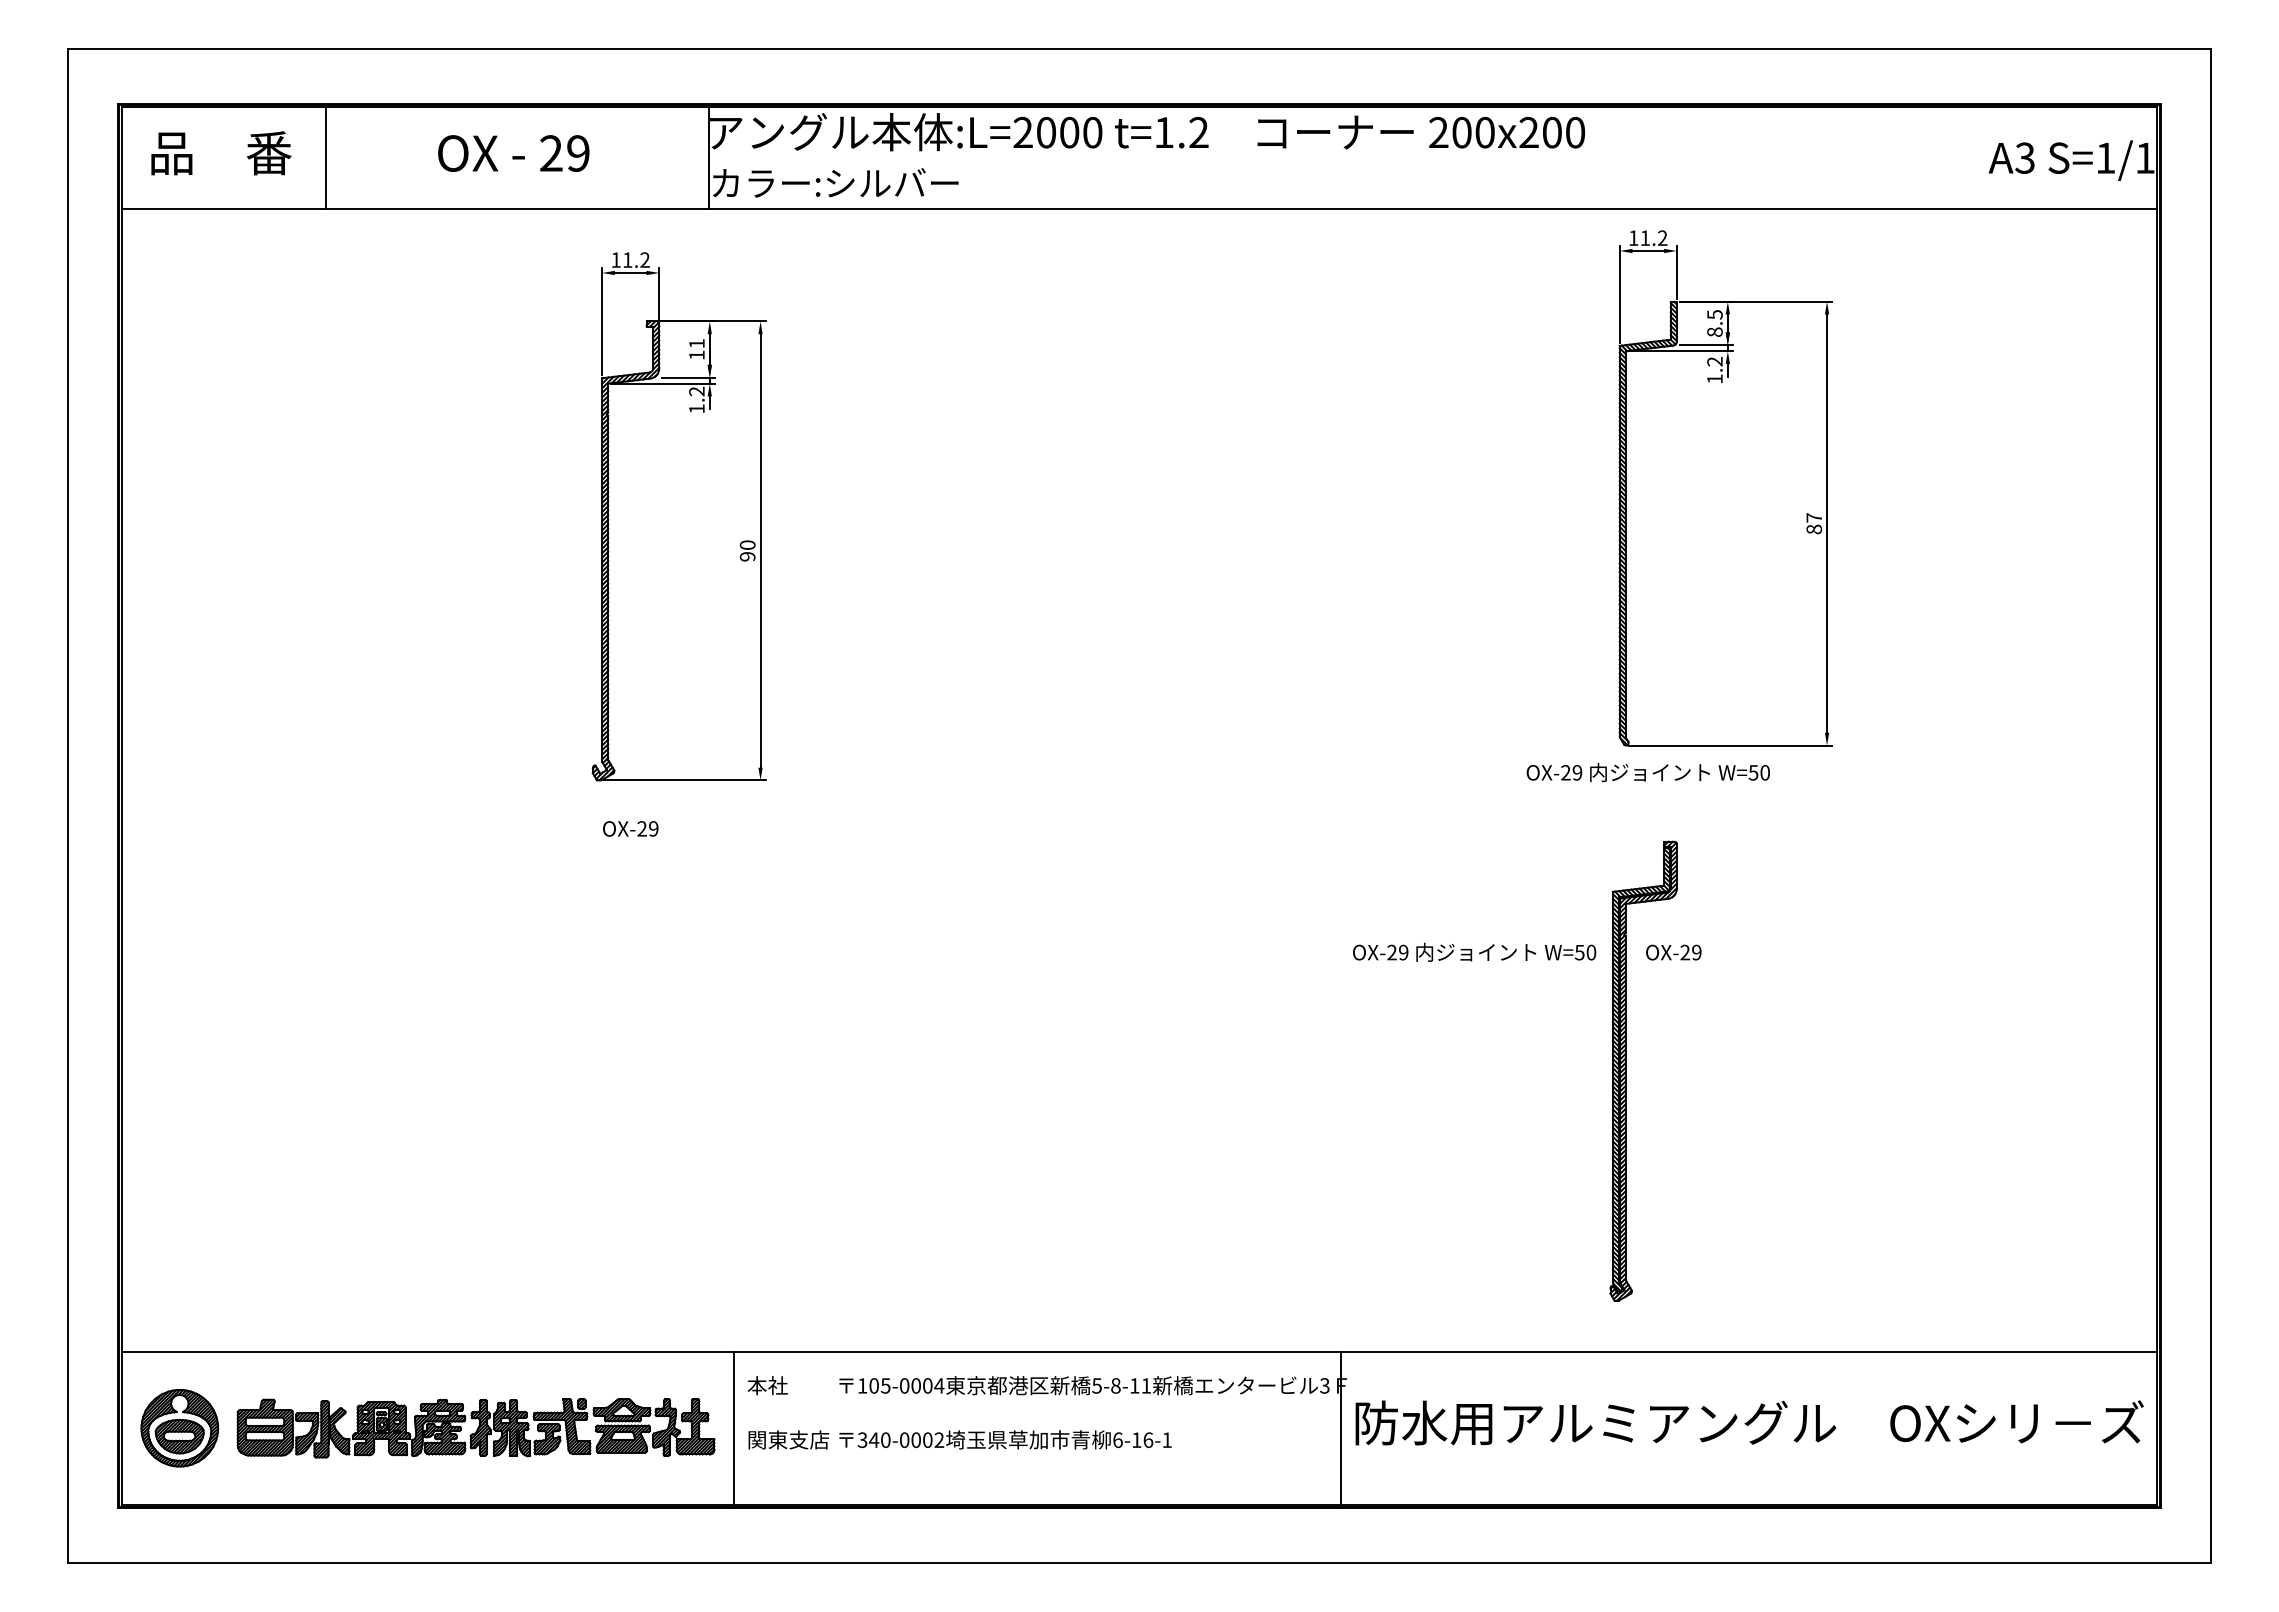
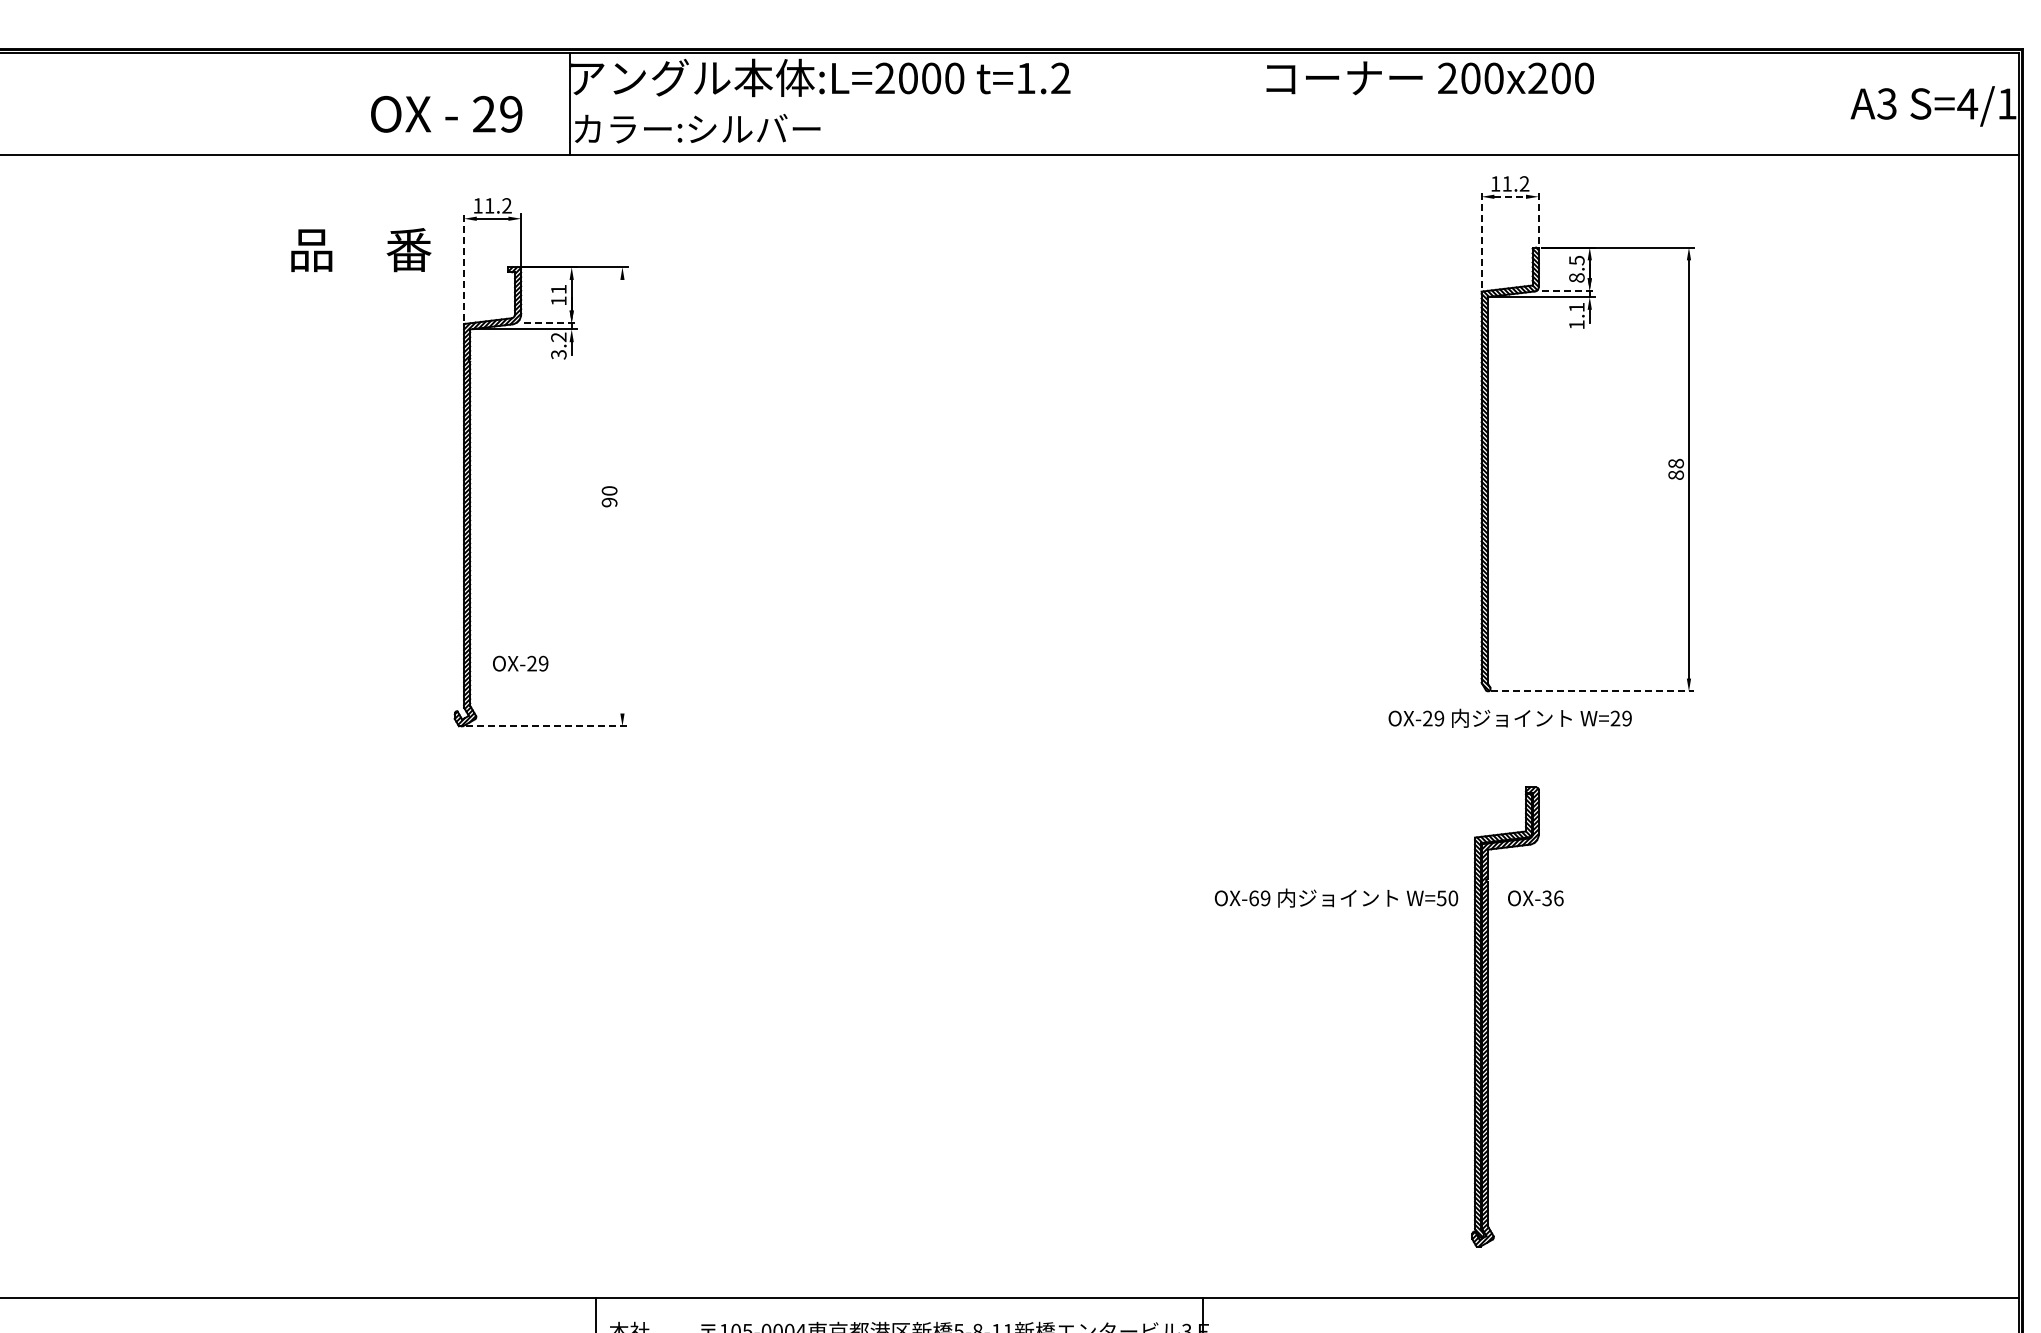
text: (1421, 132) -> (1430, 78), moved
text: (221, 153) -> (361, 250), moved
text: (513, 153) -> (446, 114), moved
line: (325, 158) -> (187, 104), removed
text: (2105, 158) -> (1967, 104), S=1/1 -> S=4/1
line: (1648, 251) -> (1510, 197), solid -> dashed
line: (1676, 271) -> (1538, 217), solid -> dashed
line: (1619, 293) -> (1481, 239), solid -> dashed
line: (602, 321) -> (464, 267), solid -> dashed
line: (1707, 345) -> (1569, 291), solid -> dashed
text: (1714, 361) -> (1576, 307), 1.2 -> 1.1
line: (689, 377) -> (551, 323), solid -> dashed
text: (696, 408) -> (558, 354), 1.2 -> 3.2
text: (1814, 517) -> (1676, 463), 87 -> 88
line: (760, 550) -> (622, 496), removed
line: (1731, 745) -> (1593, 691), solid -> dashed
text: (1758, 772) -> (1620, 718), W=50 -> W=29
line: (685, 780) -> (547, 726), solid -> dashed
text: (630, 828) -> (520, 663), moved
text: (1392, 952) -> (1254, 898), OX-29 -> OX-69
text: (1690, 952) -> (1552, 898), OX-29 -> OX-36

